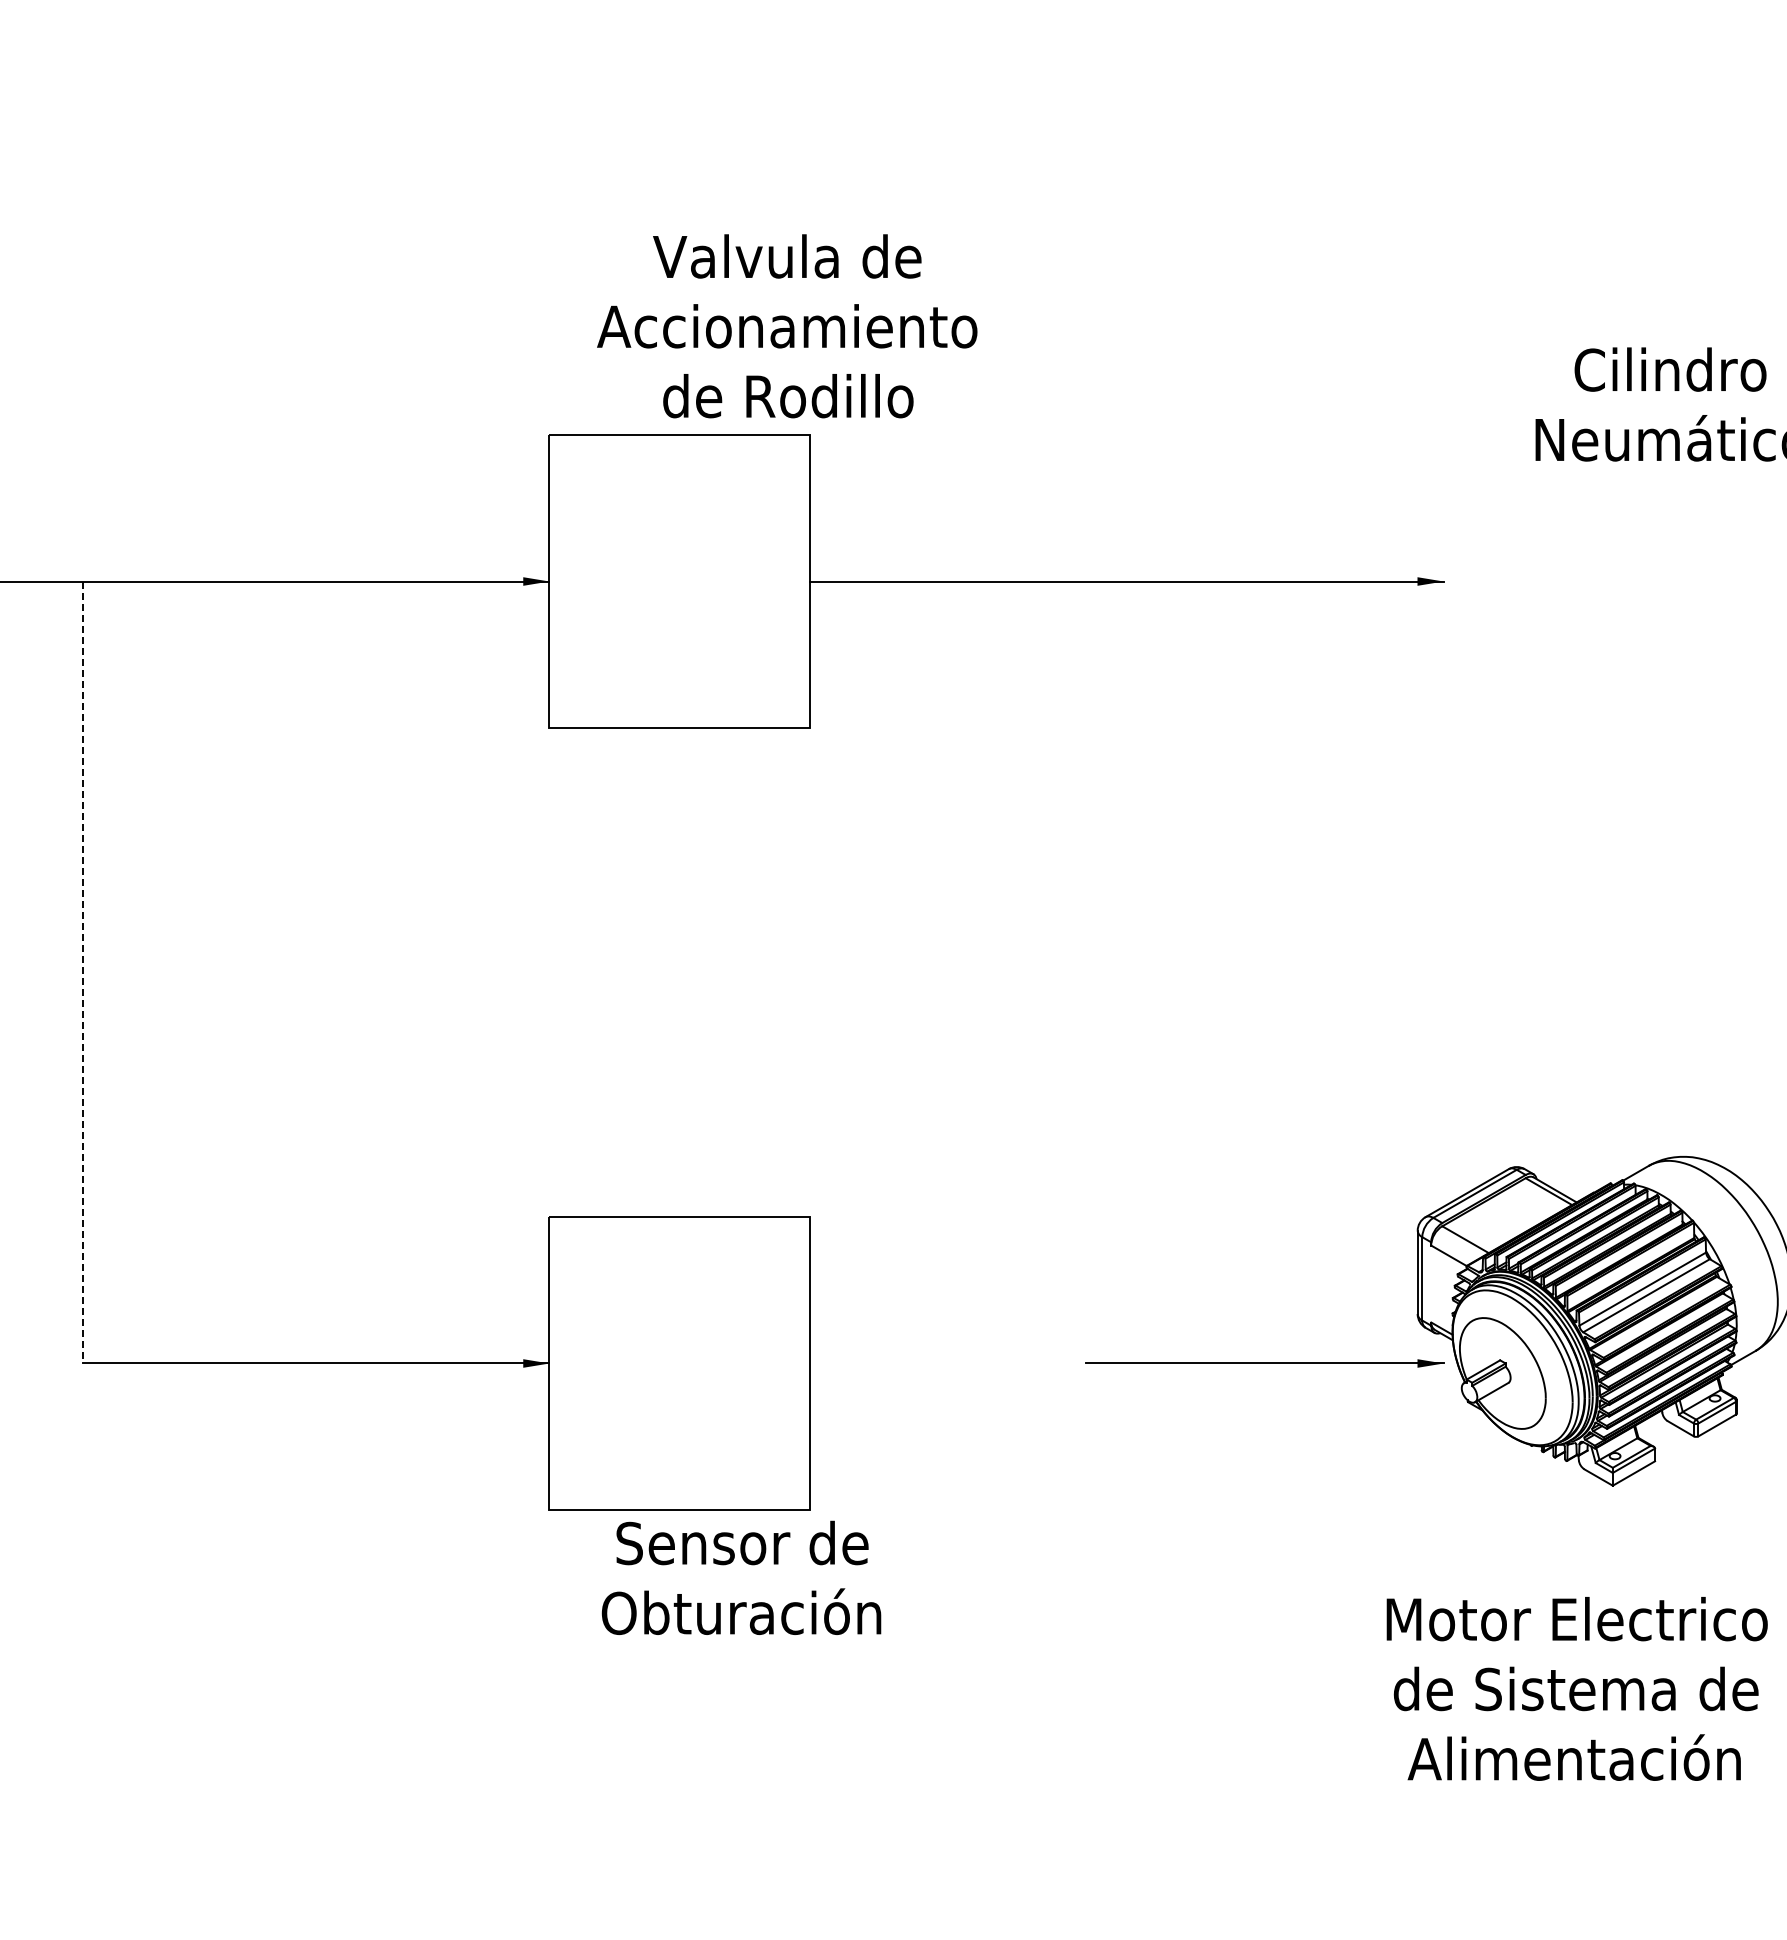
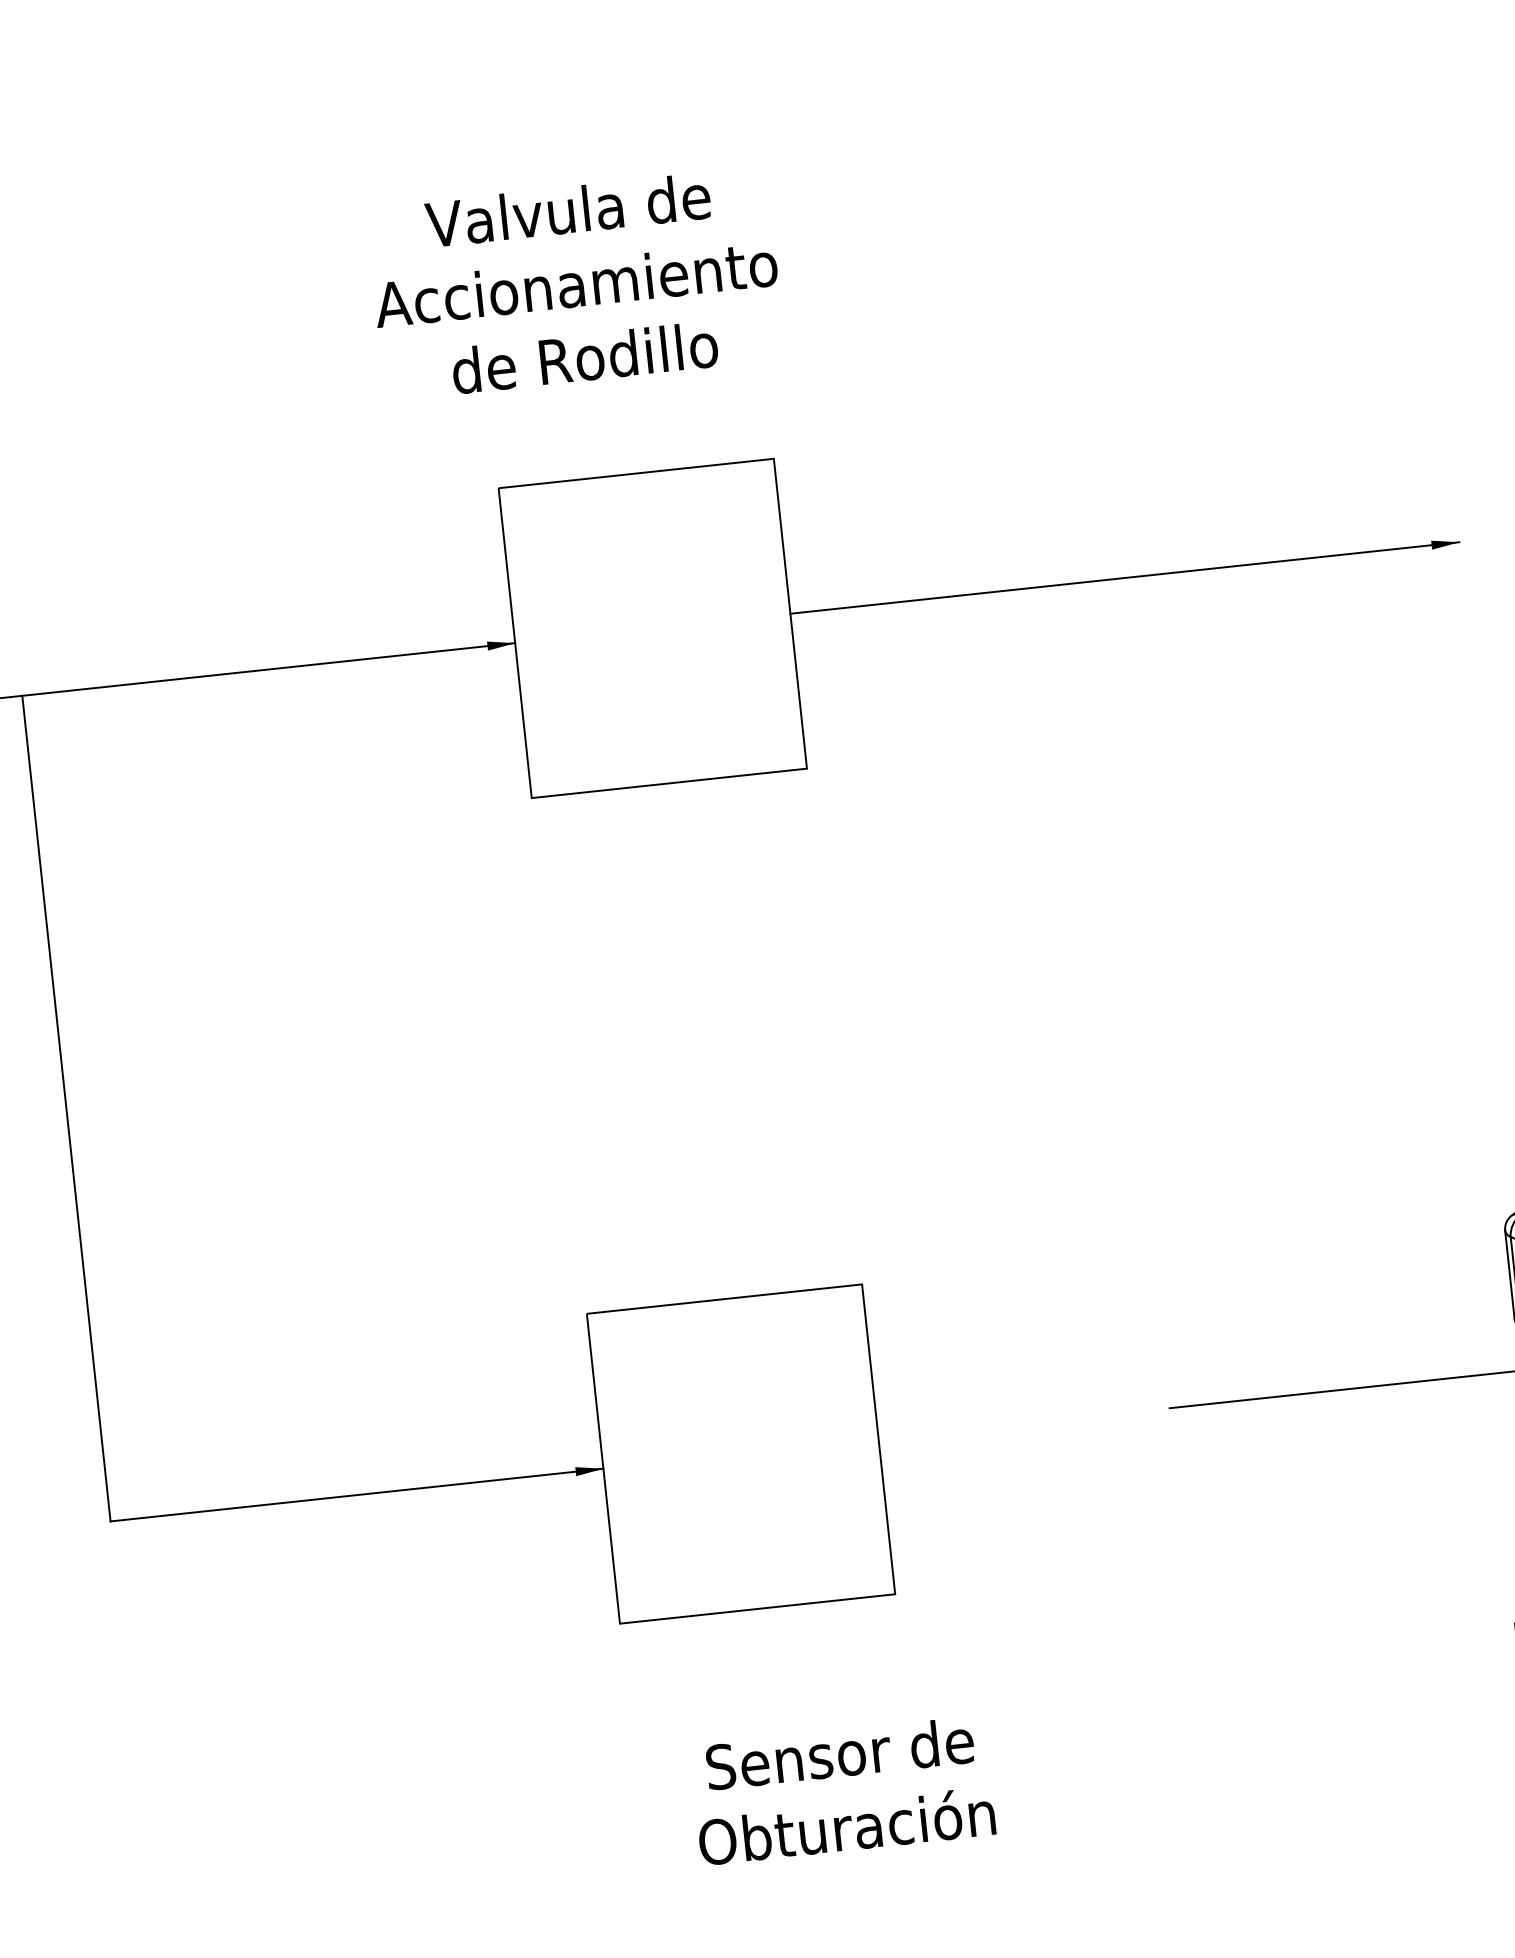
text: (787, 326) -> (576, 284), moved
line: (82, 972) -> (66, 1108), dashed -> solid
text: (741, 1577) -> (842, 1790), moved

